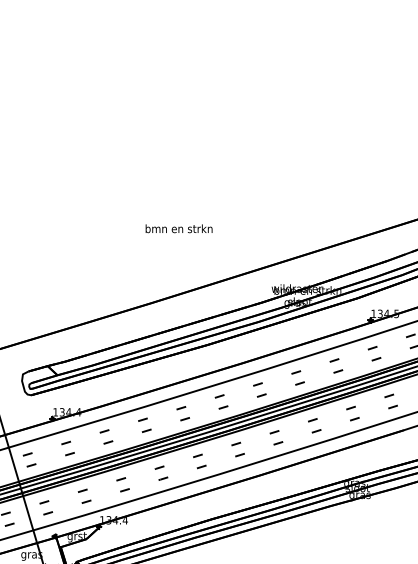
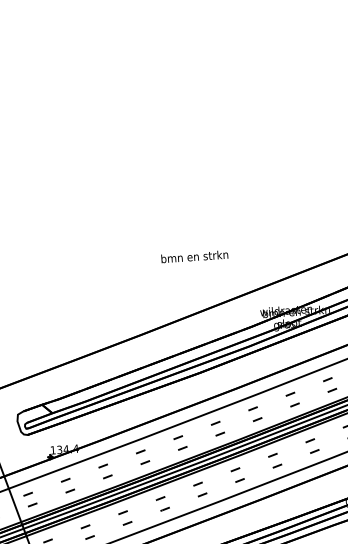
text: (178, 228) -> (194, 256), moved

